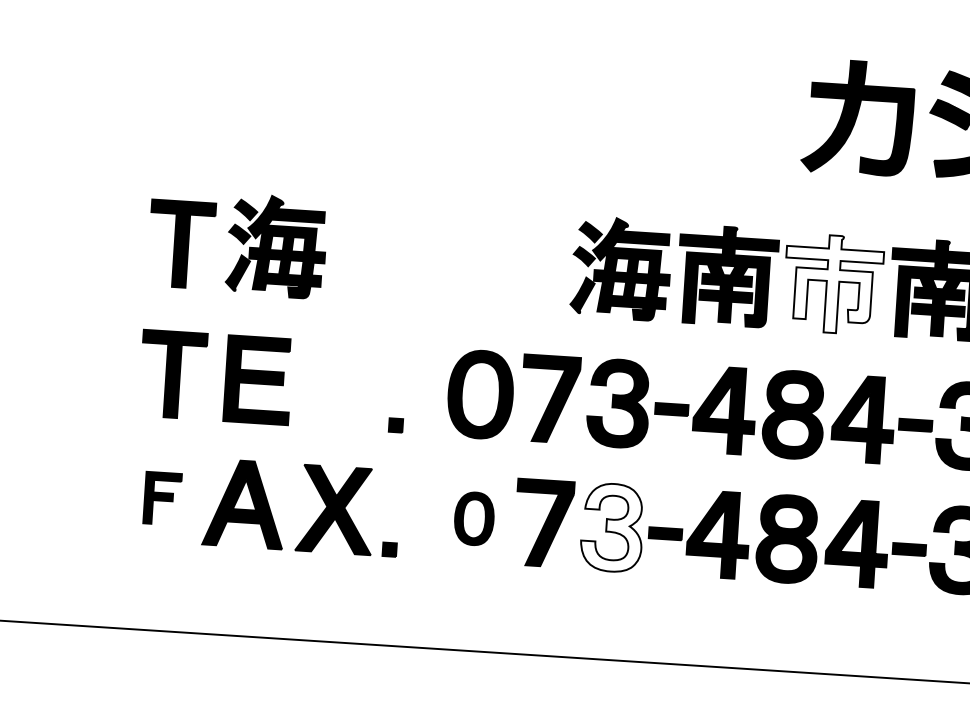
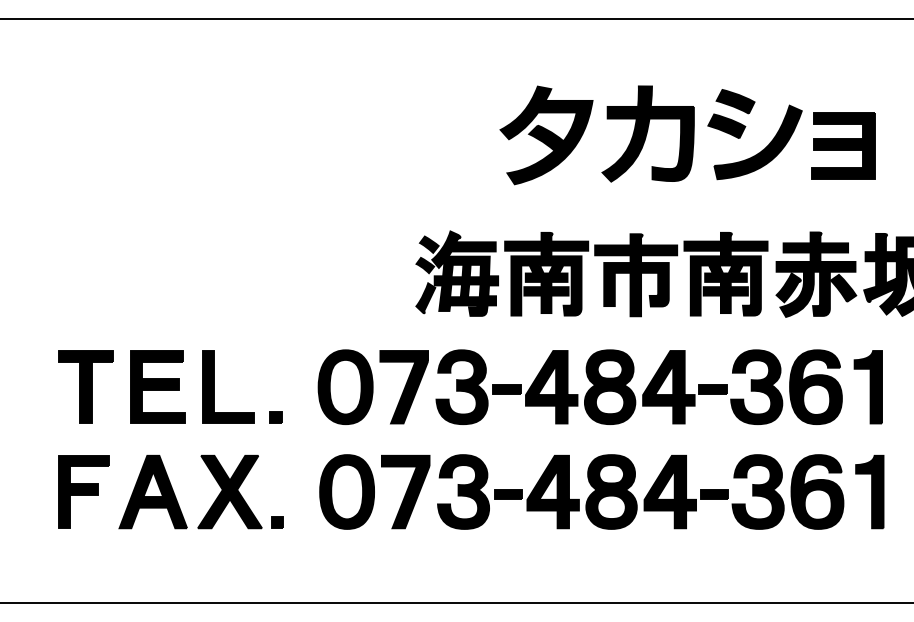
part: (737, 111) -> (546, 135), added
part: (181, 243) -> (85, 276), removed
part: (276, 246) -> (165, 273), removed
fill: (833, 284) -> (636, 275), added
part: (325, 383) -> (214, 386), added
part: (162, 498) -> (83, 491), size x1.67
part: (473, 518) -> (346, 491), size x1.67
fill: (612, 527) -> (463, 491), added

